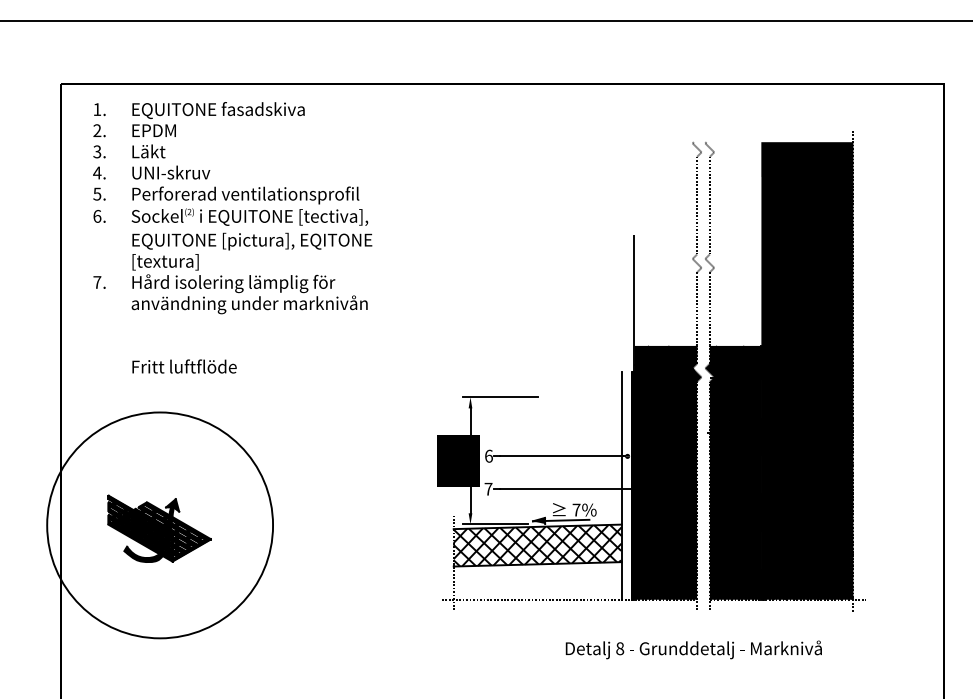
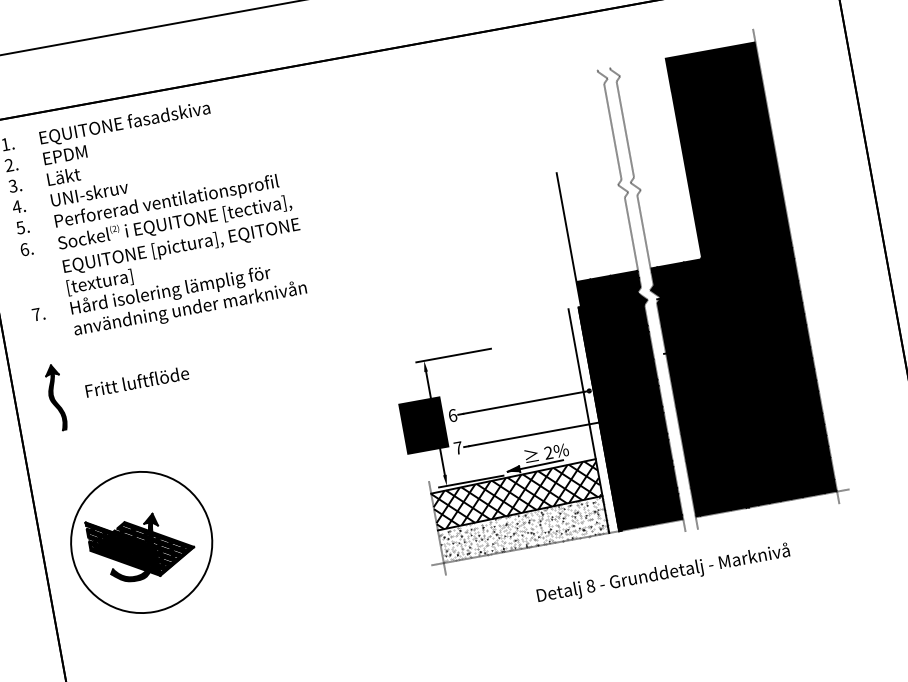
part: (101, 367) -> (55, 397), added
text: (576, 509) -> (548, 452), 7% -> 2%
circle: (159, 524) -> (140, 541), size x0.62
hatch: (537, 580) -> (522, 529), added
text: (693, 649) -> (663, 573), moved

